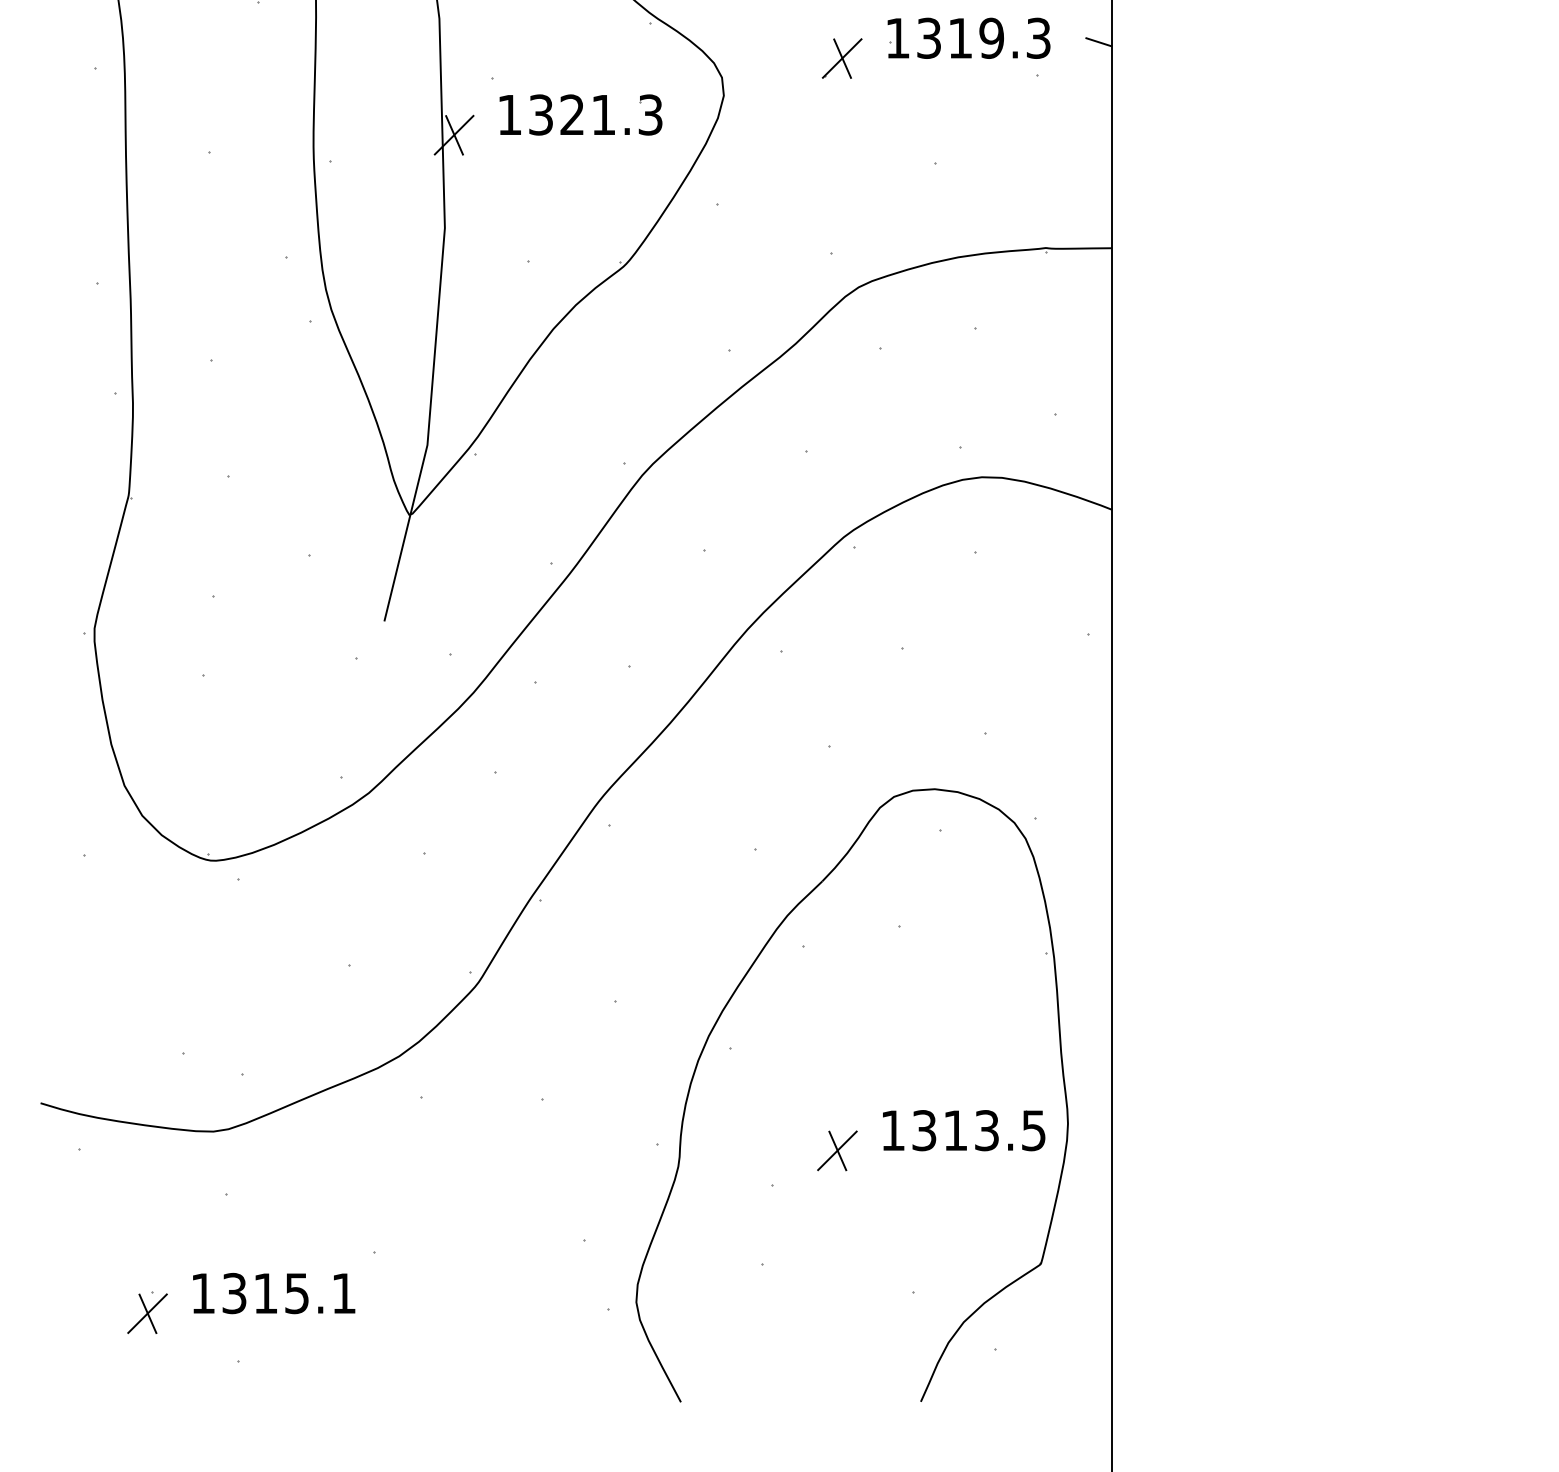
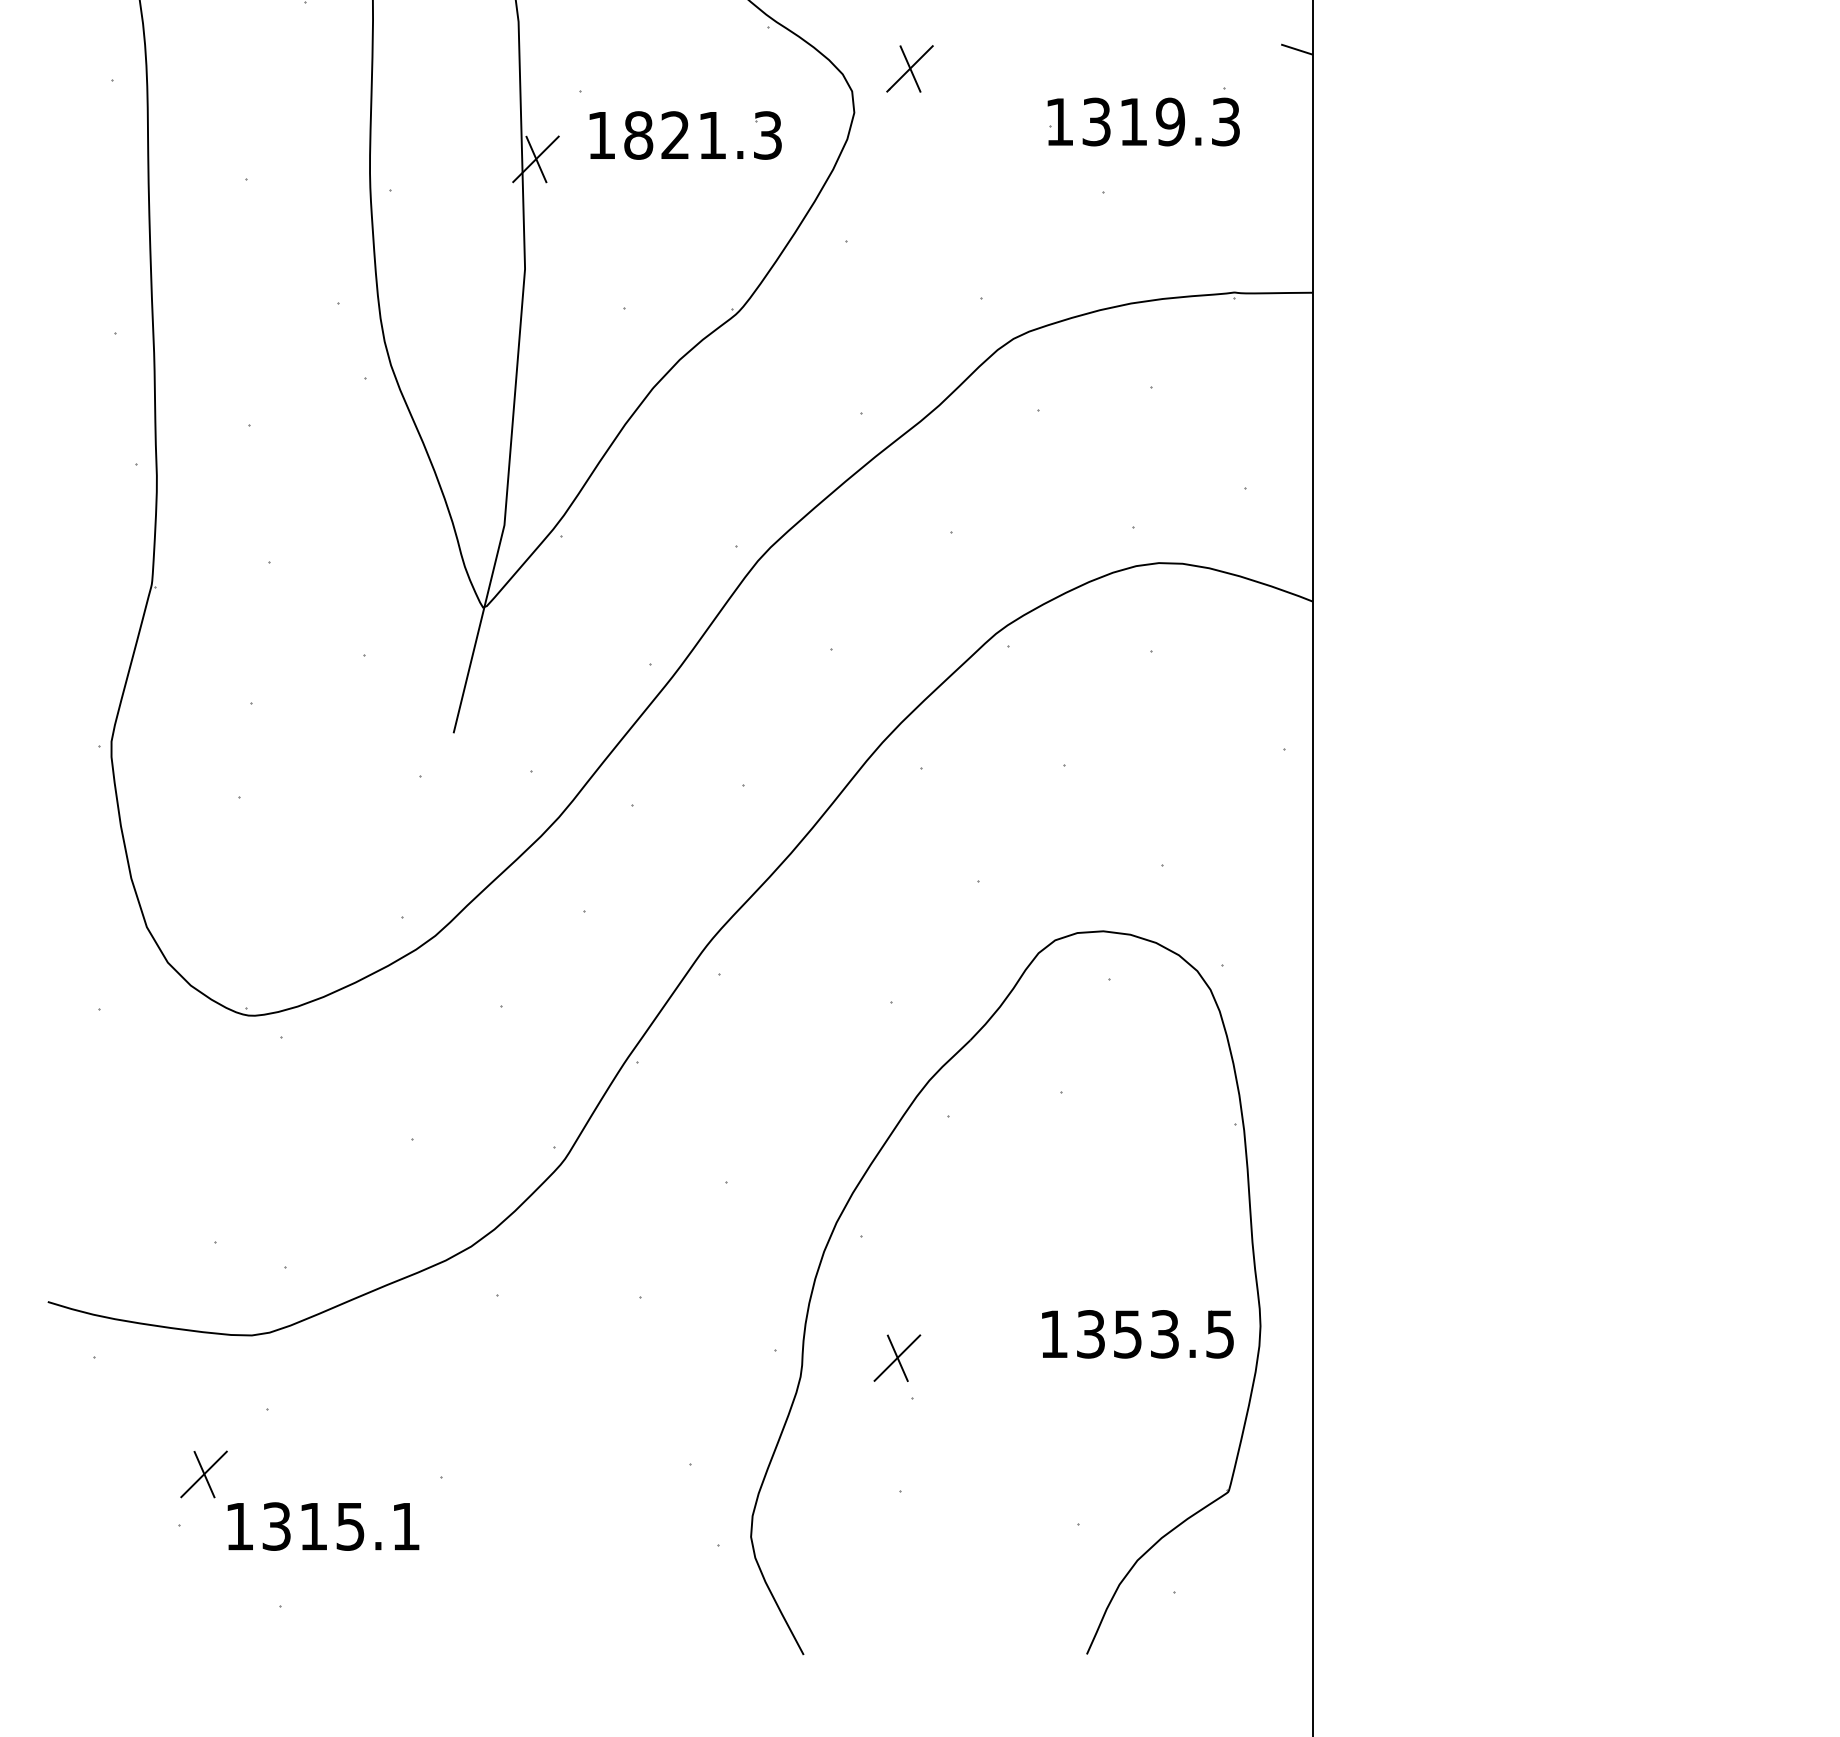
part: (968, 37) -> (1143, 121), moved
part: (841, 58) -> (909, 68), moved
text: (541, 115) -> (638, 135), 1321.3 -> 1821.3
text: (955, 1130) -> (1127, 1334), 1313.5 -> 1353.5
part: (837, 1150) -> (897, 1357), moved
part: (147, 1313) -> (203, 1474), moved

